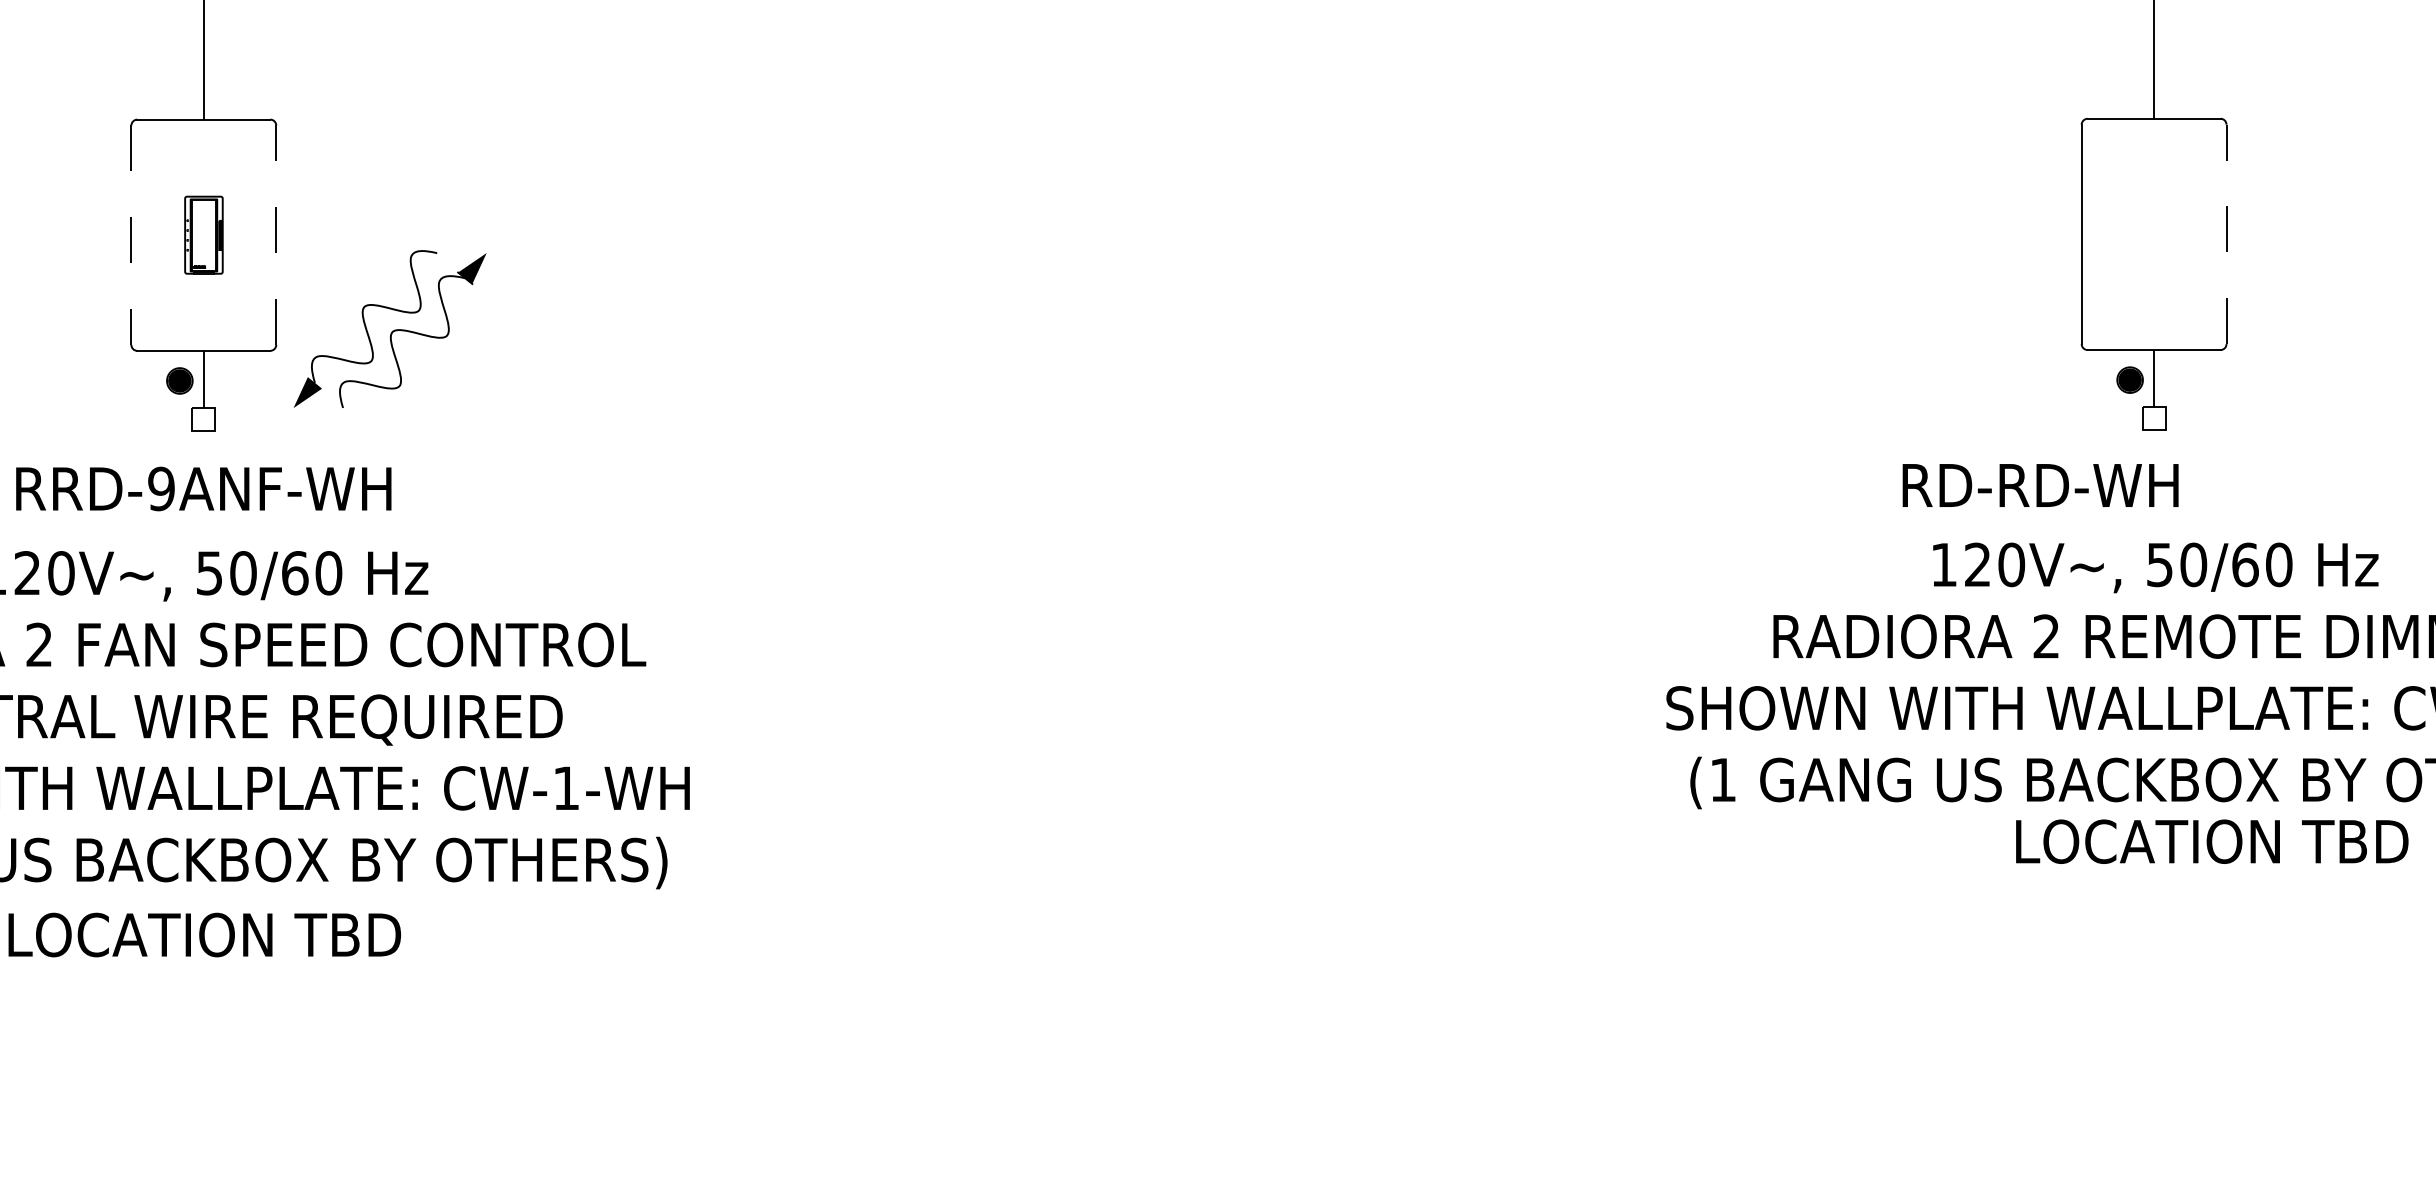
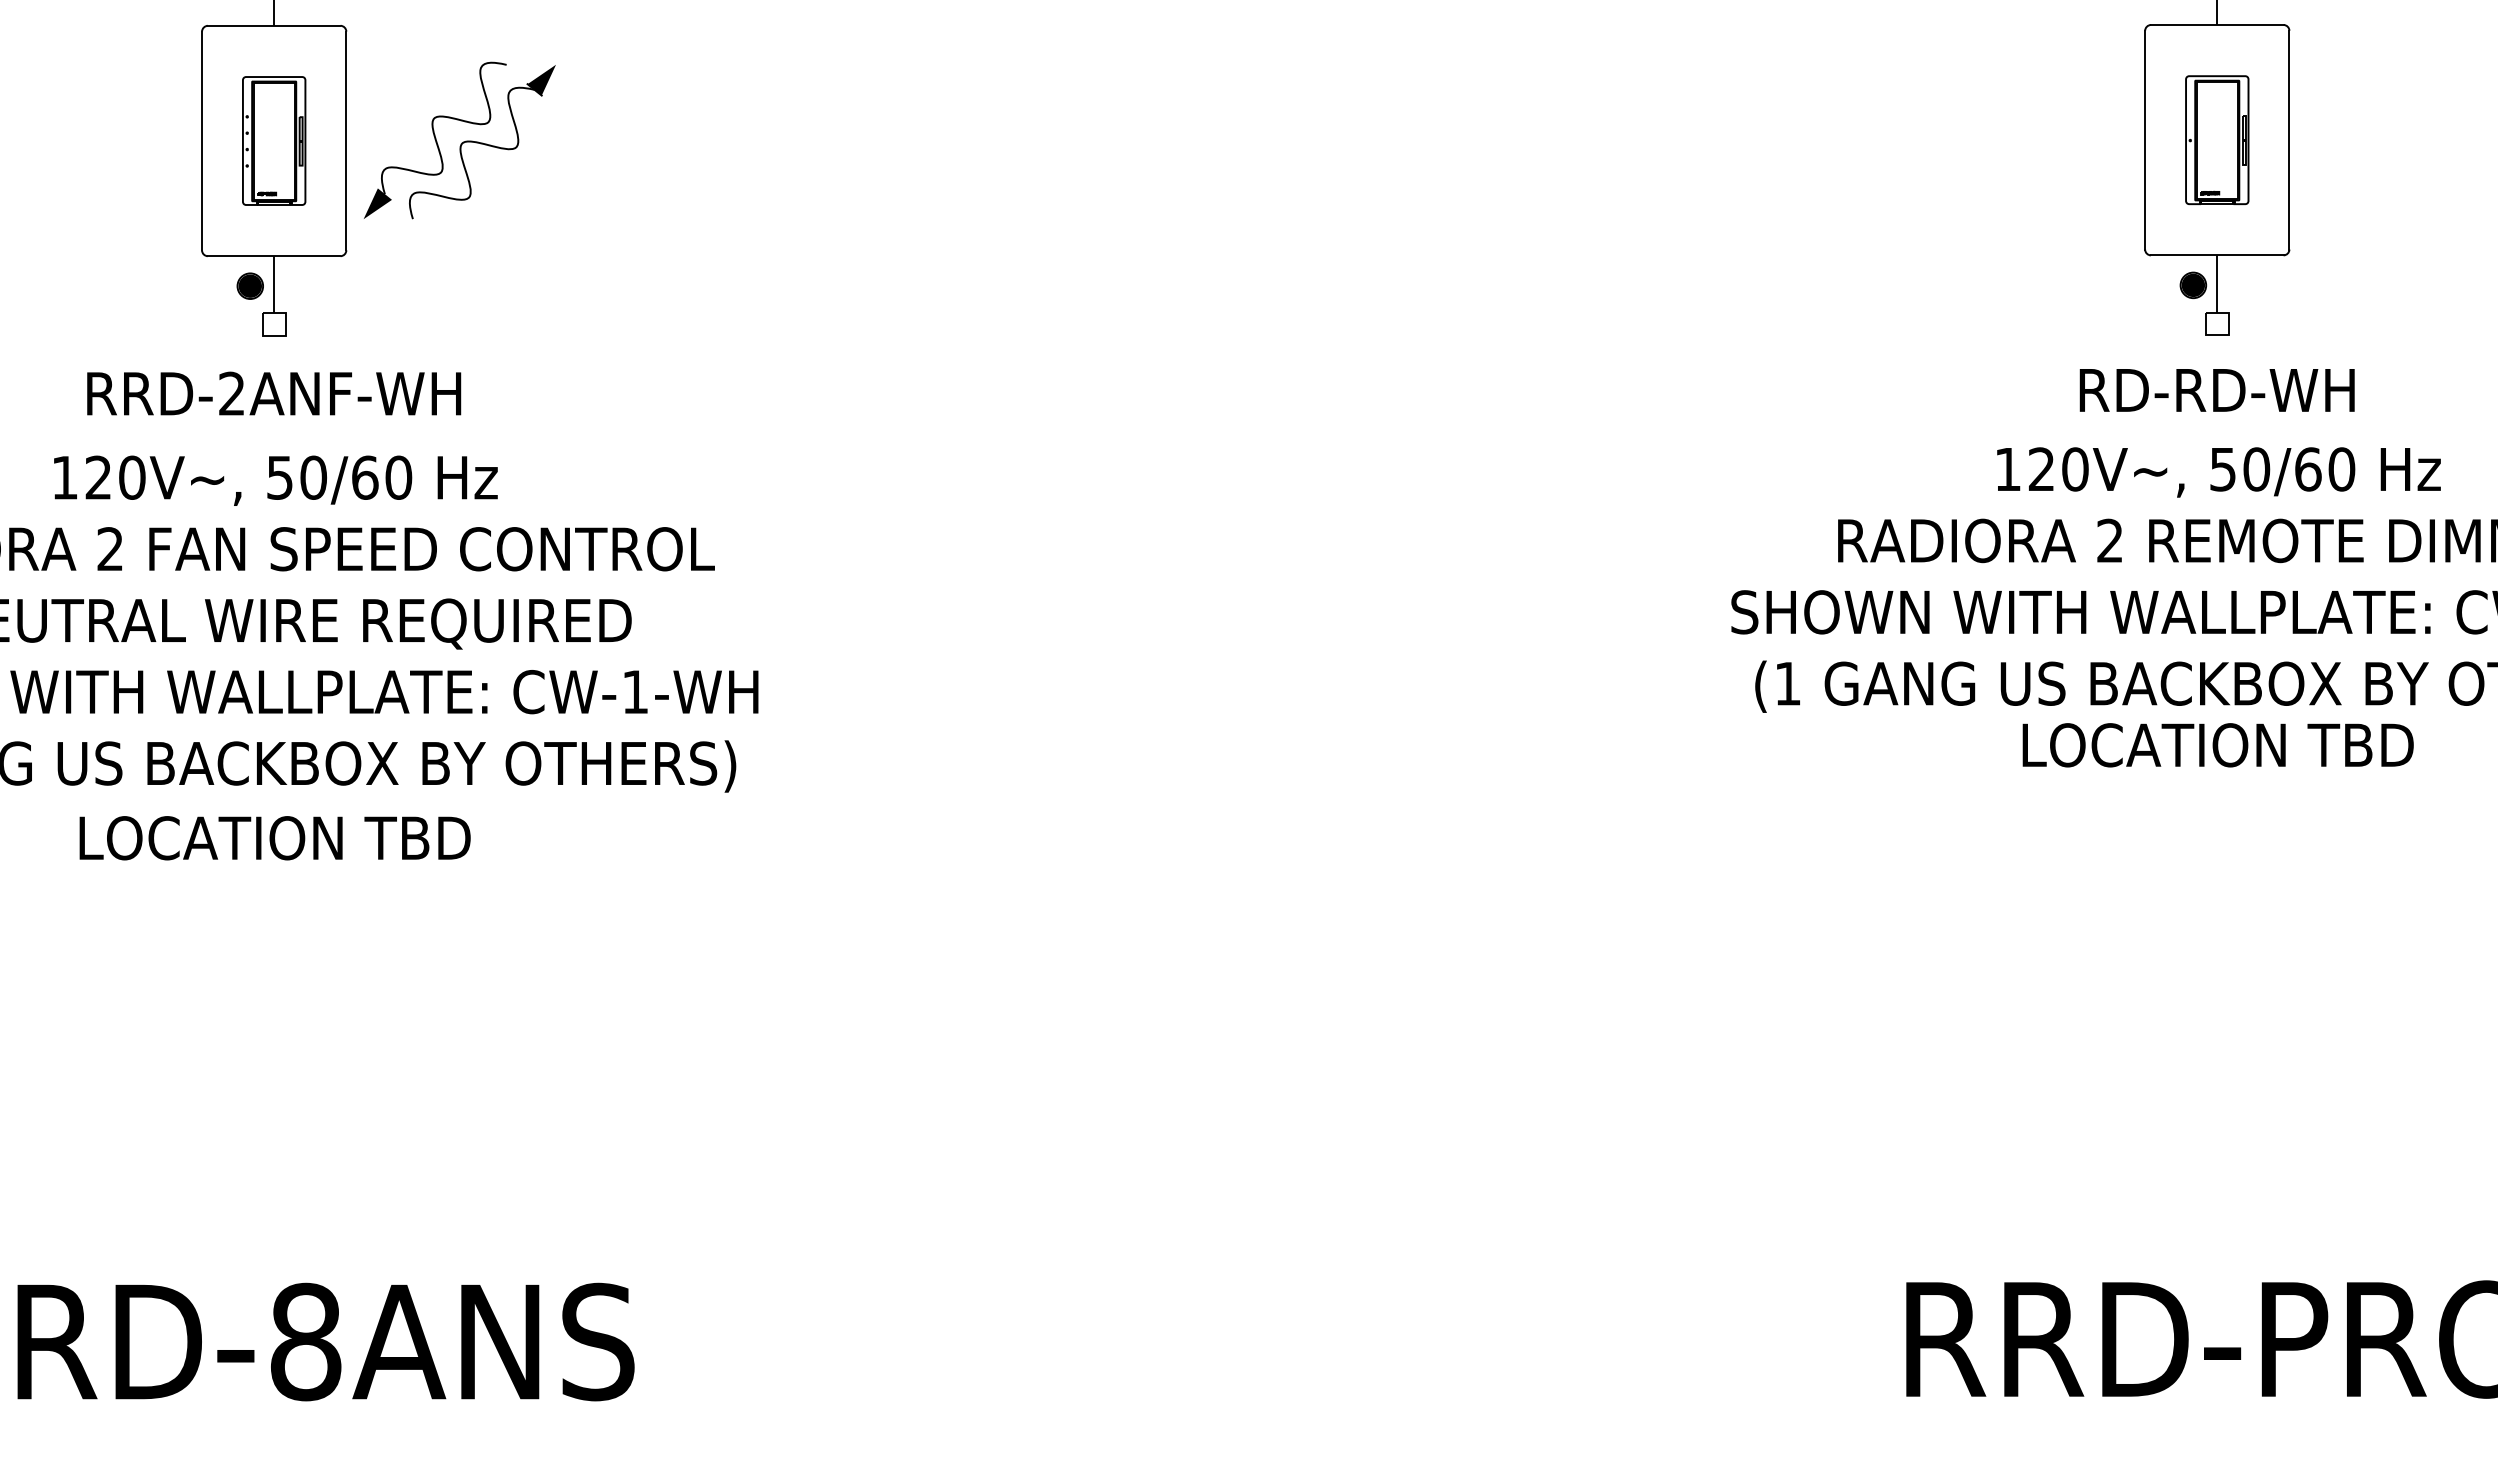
line: (2226, 233) -> (2289, 139), dashed -> solid
part: (204, 234) -> (274, 140), size x1.67
line: (276, 234) -> (346, 140), dashed -> solid
part: (2154, 234) -> (2217, 140), added
line: (131, 235) -> (202, 141), dashed -> solid
part: (389, 329) -> (459, 140), moved
text: (2039, 485) -> (2216, 390), moved
text: (160, 488) -> (231, 393), RRD-9ANF-WH -> RRD-2ANF-WH
text: (2211, 841) -> (2217, 745), moved

